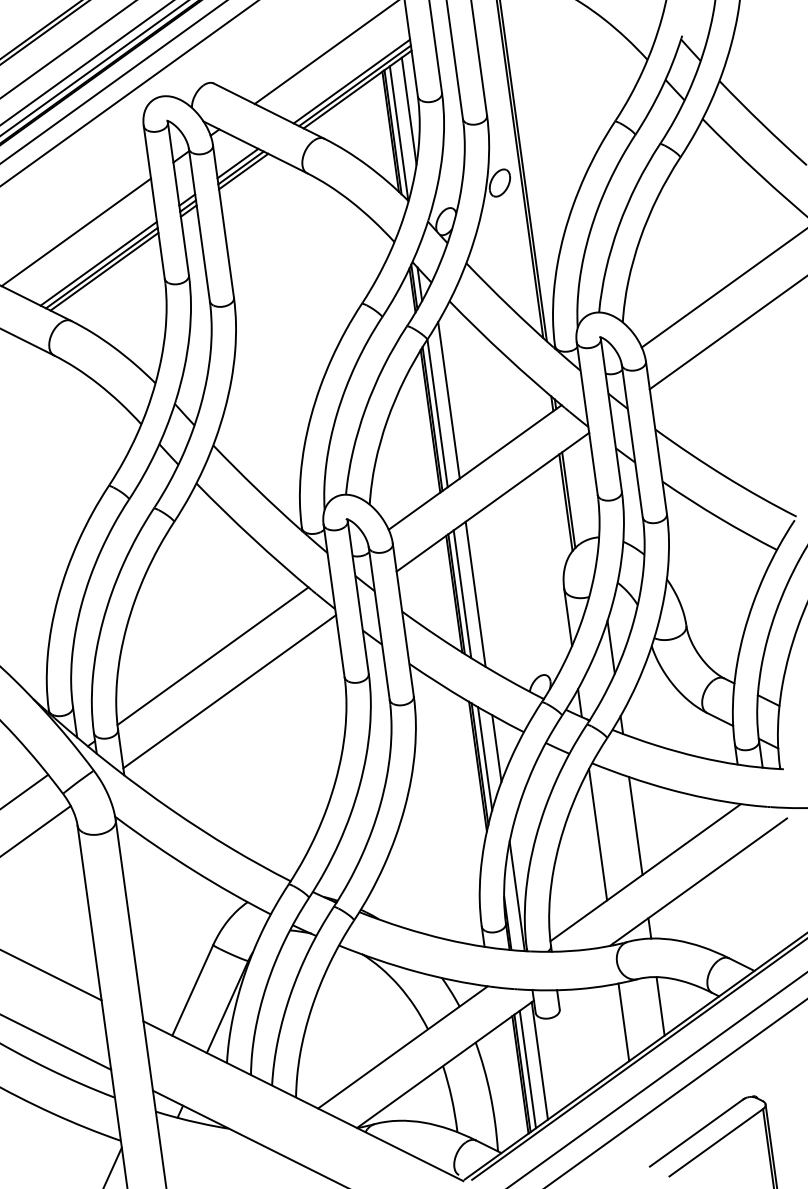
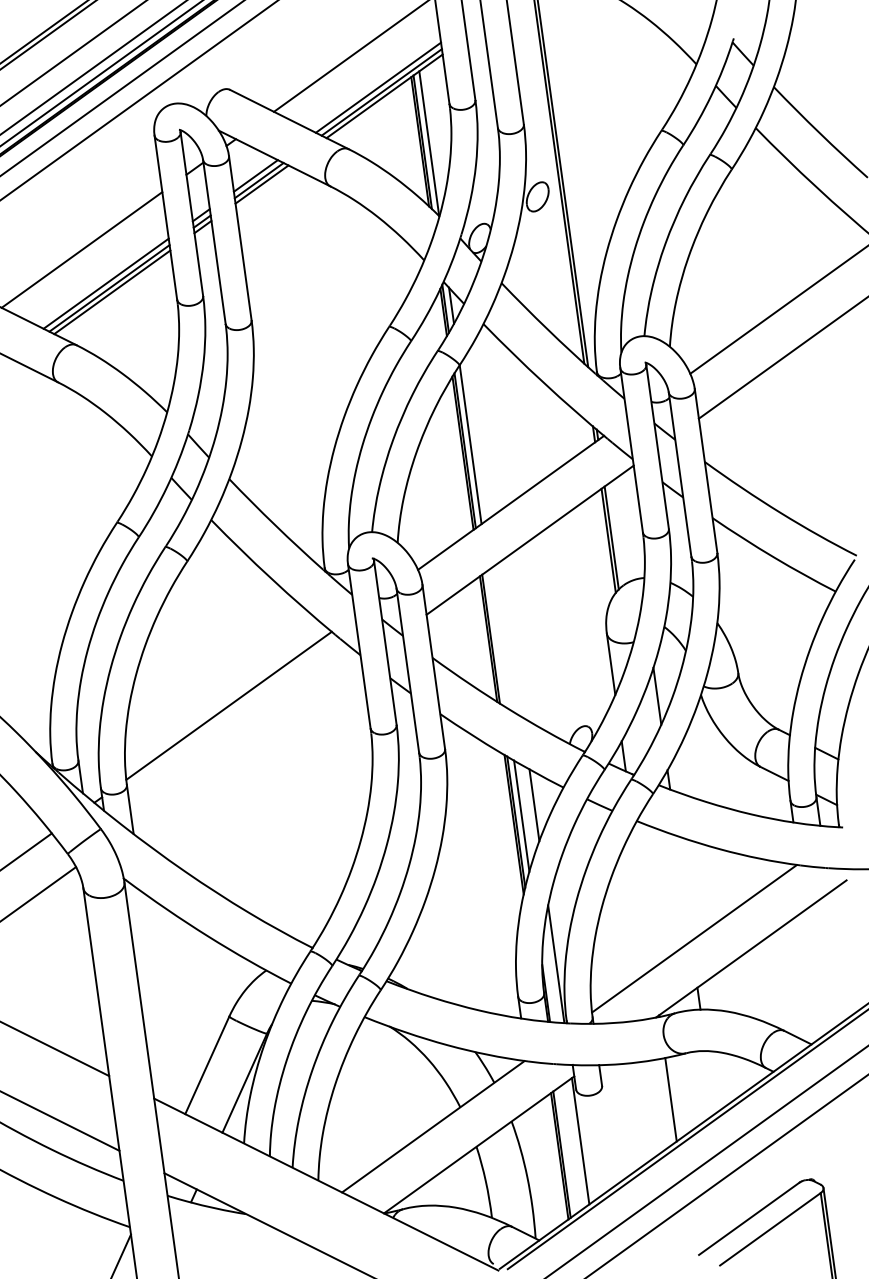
line: (408, 111) -> (439, 119), removed
line: (448, 400) -> (482, 430), removed
line: (462, 593) -> (497, 638), removed
line: (475, 594) -> (511, 639), removed
line: (229, 691) -> (246, 743), removed
line: (635, 825) -> (683, 888), removed
line: (597, 834) -> (642, 897), removed
line: (660, 1006) -> (710, 1082), removed
line: (527, 1069) -> (567, 1150), removed

